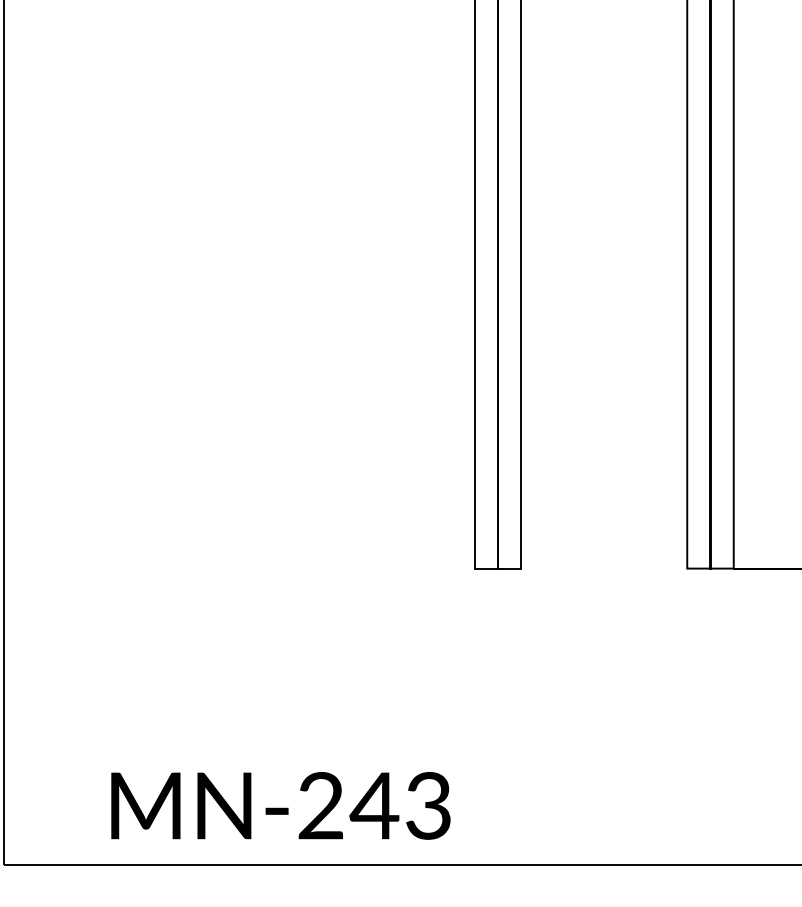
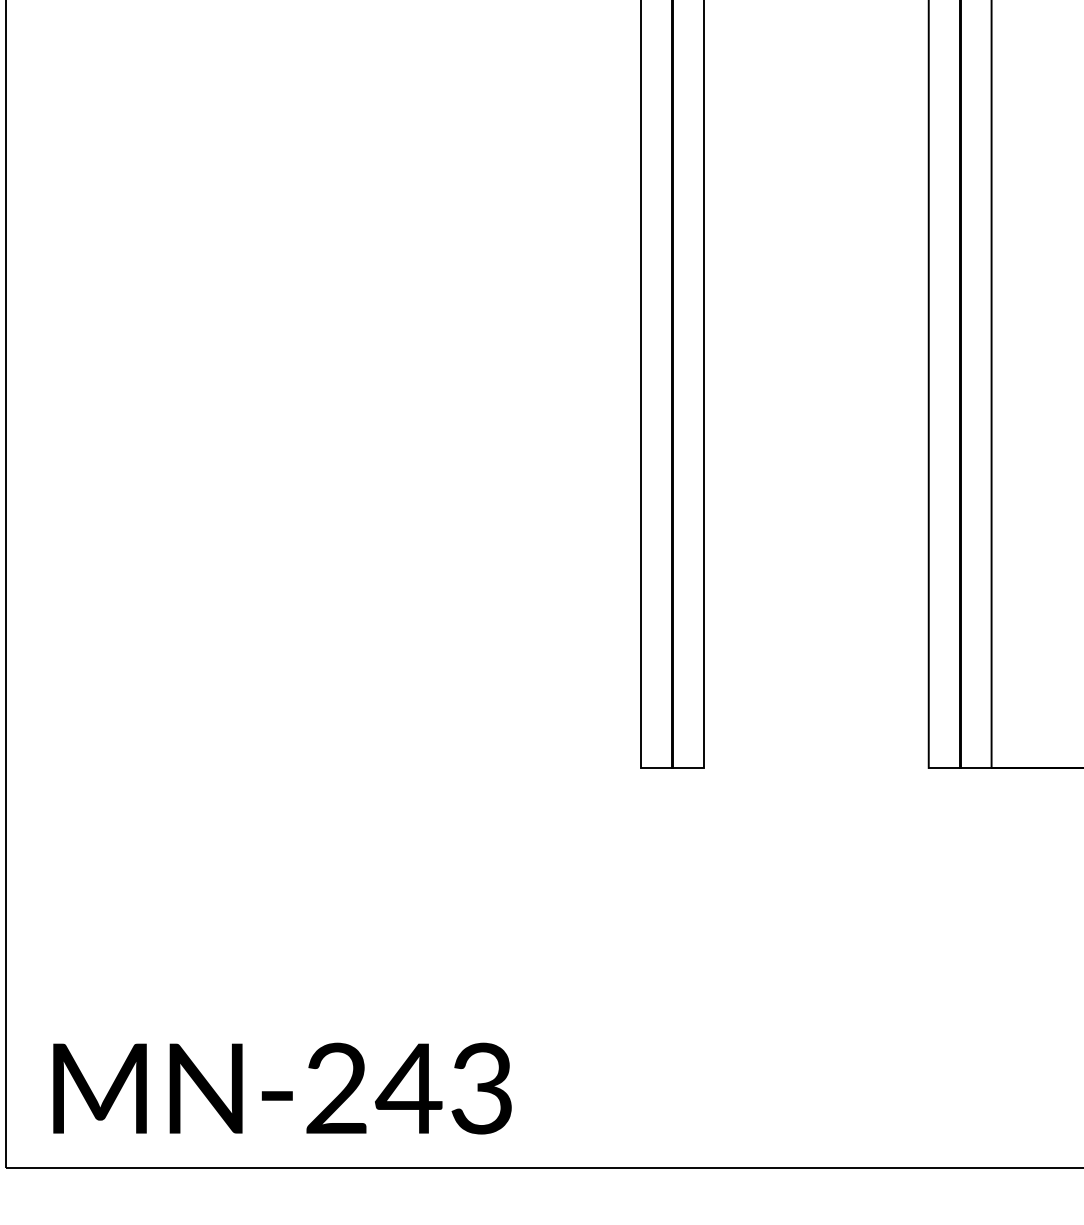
text: (280, 805) -> (281, 1088), moved

